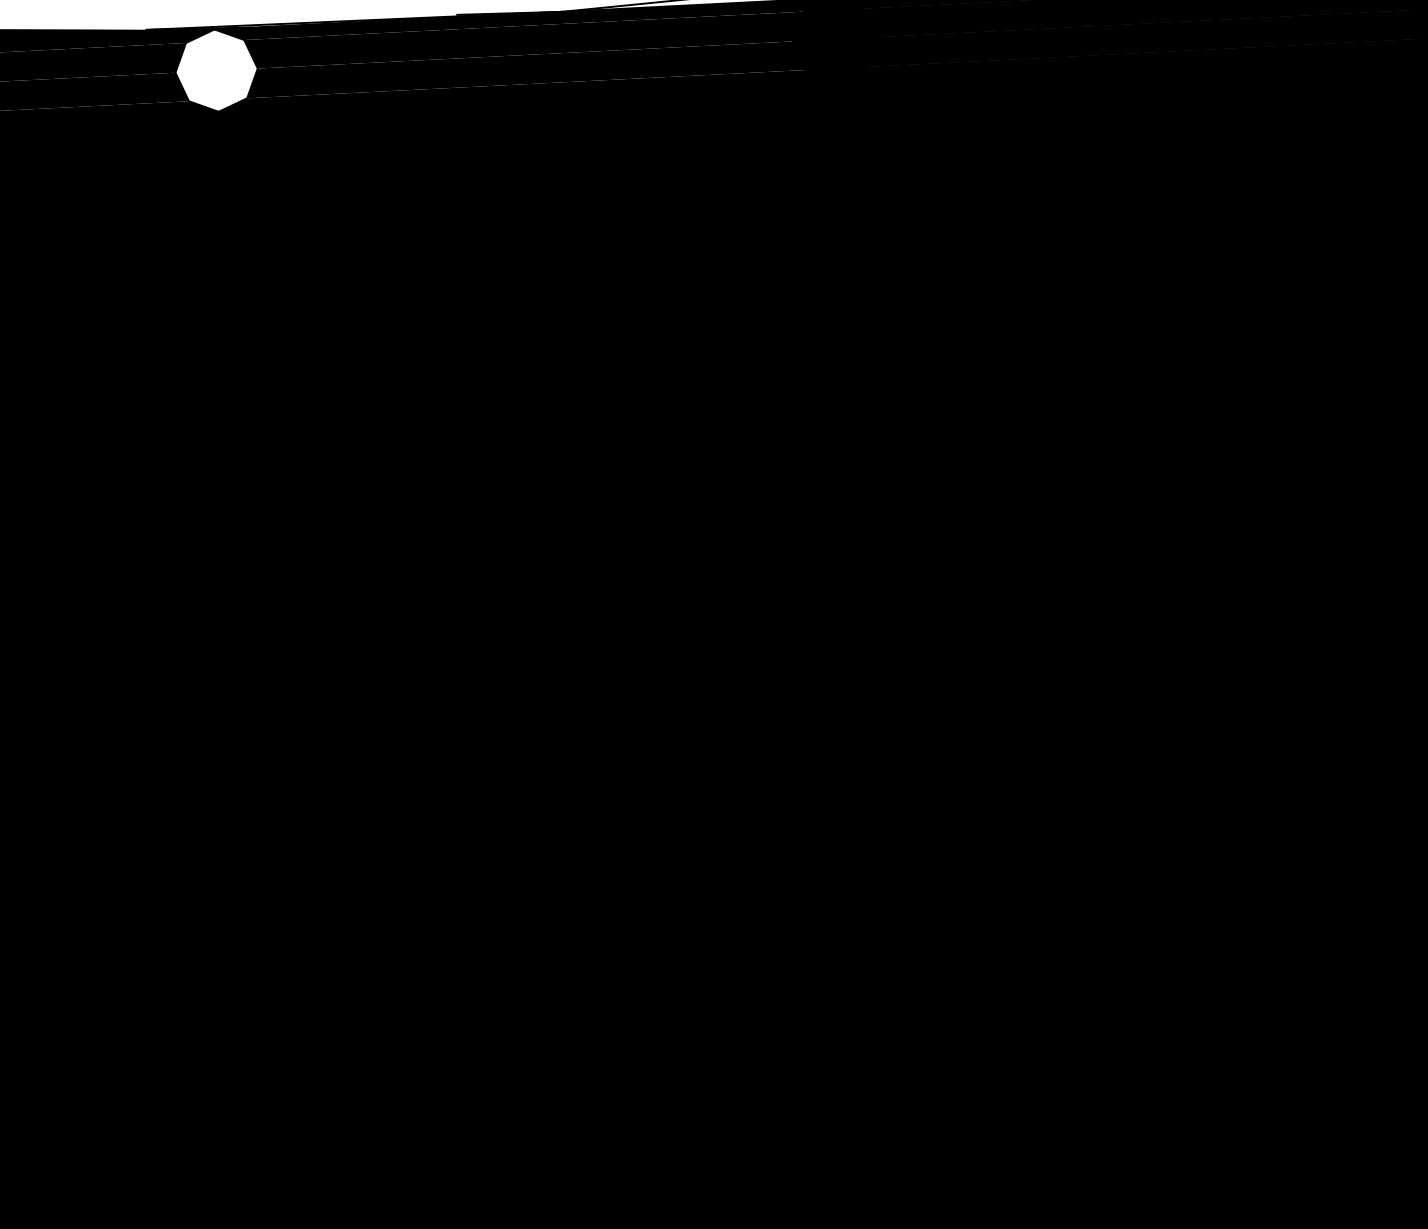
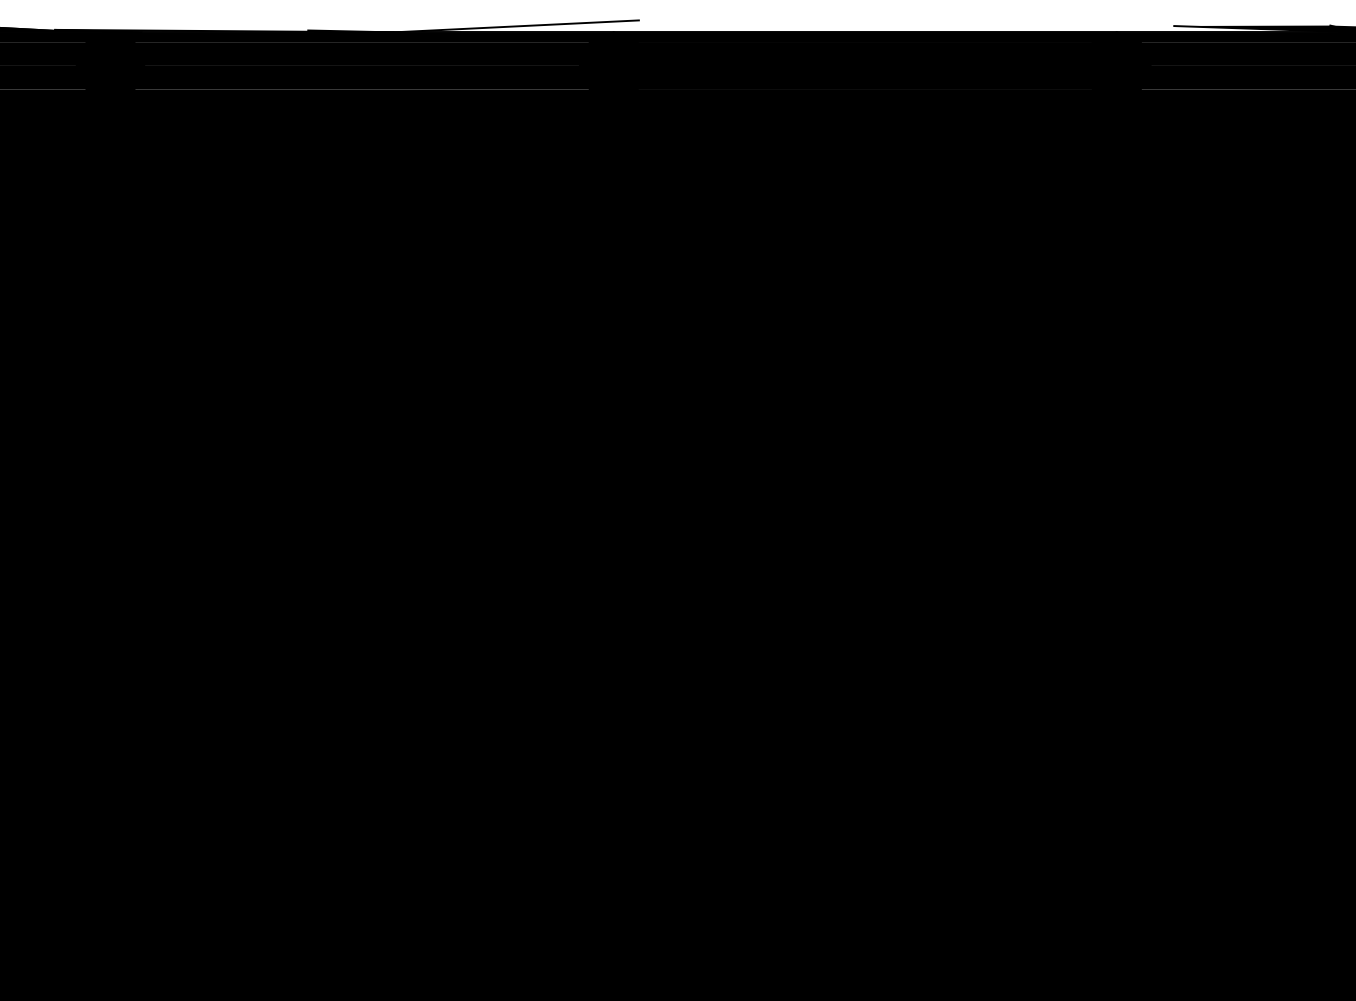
fill: (216, 70) -> (110, 65), added

